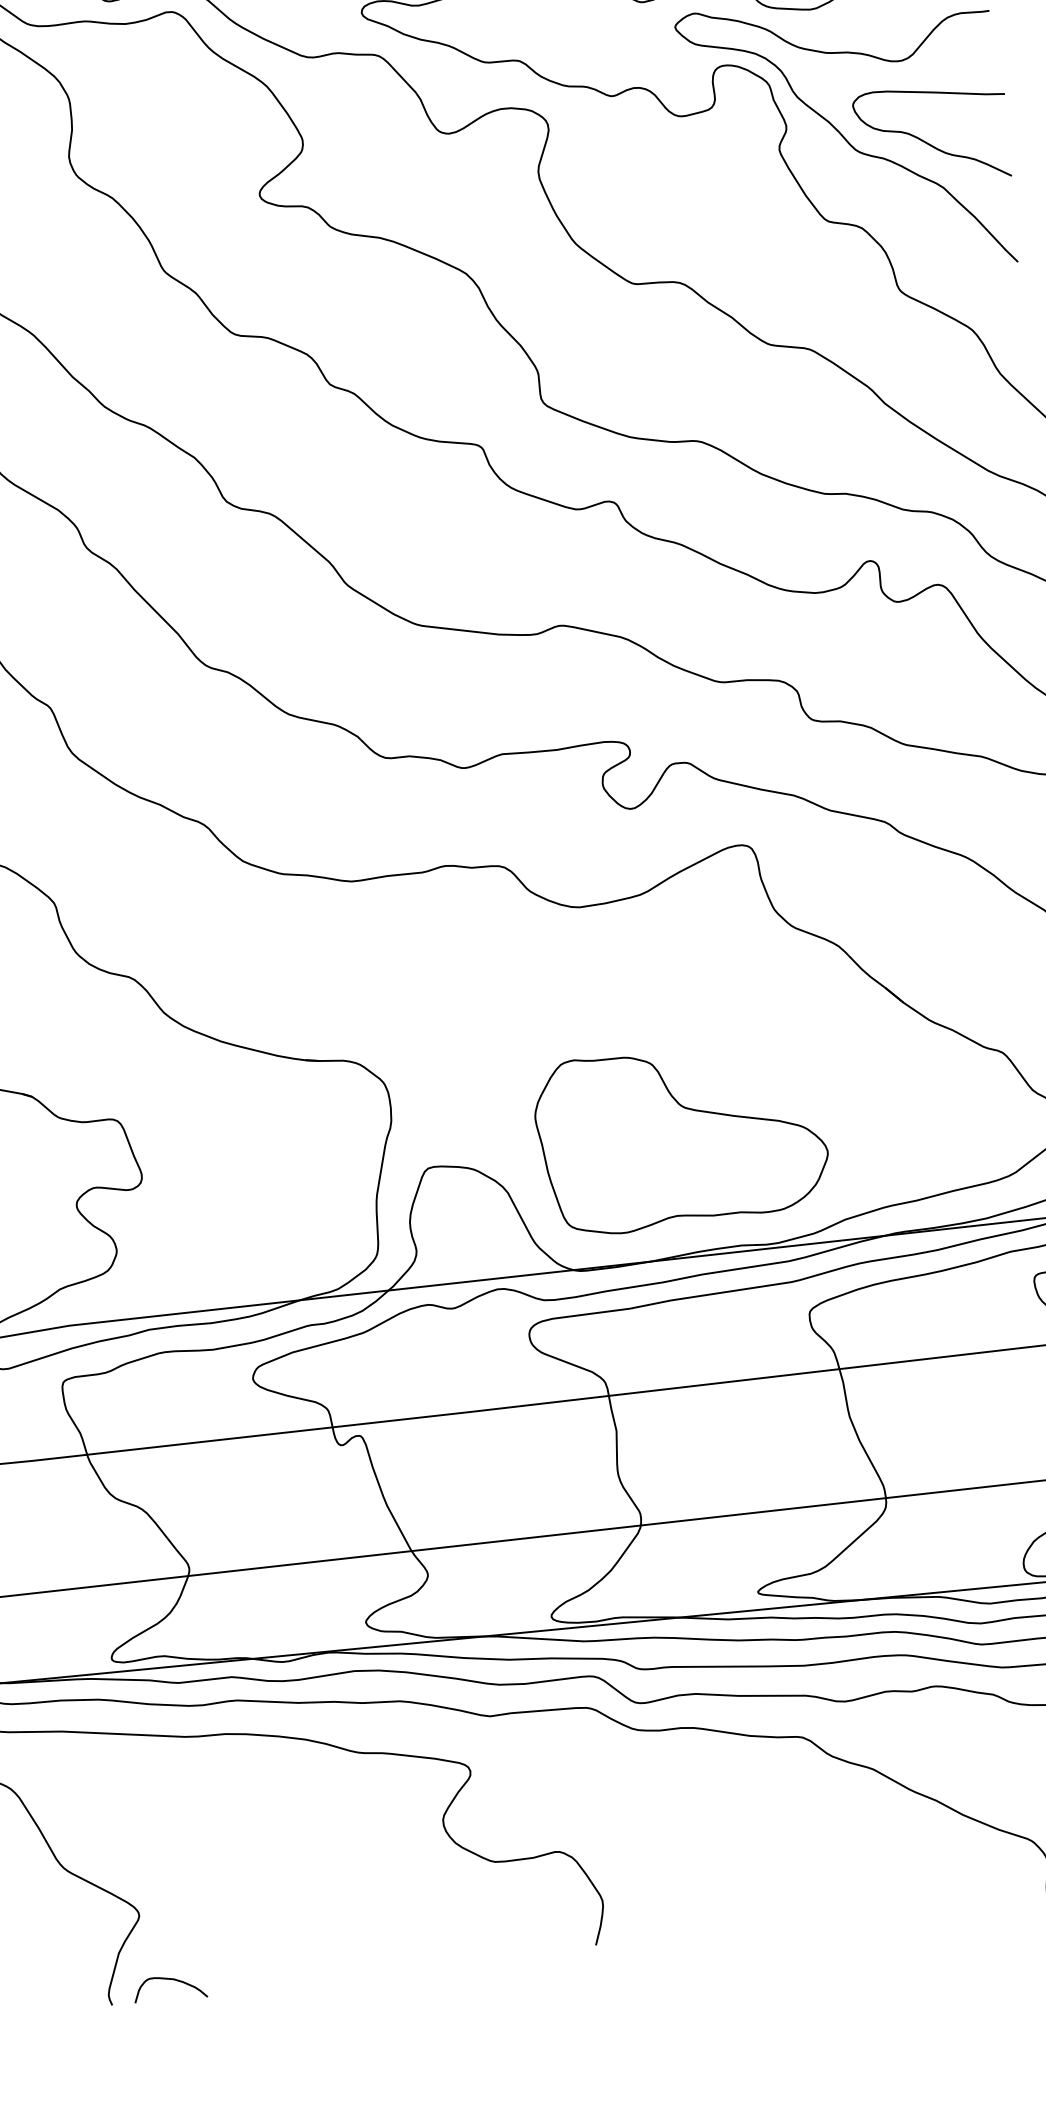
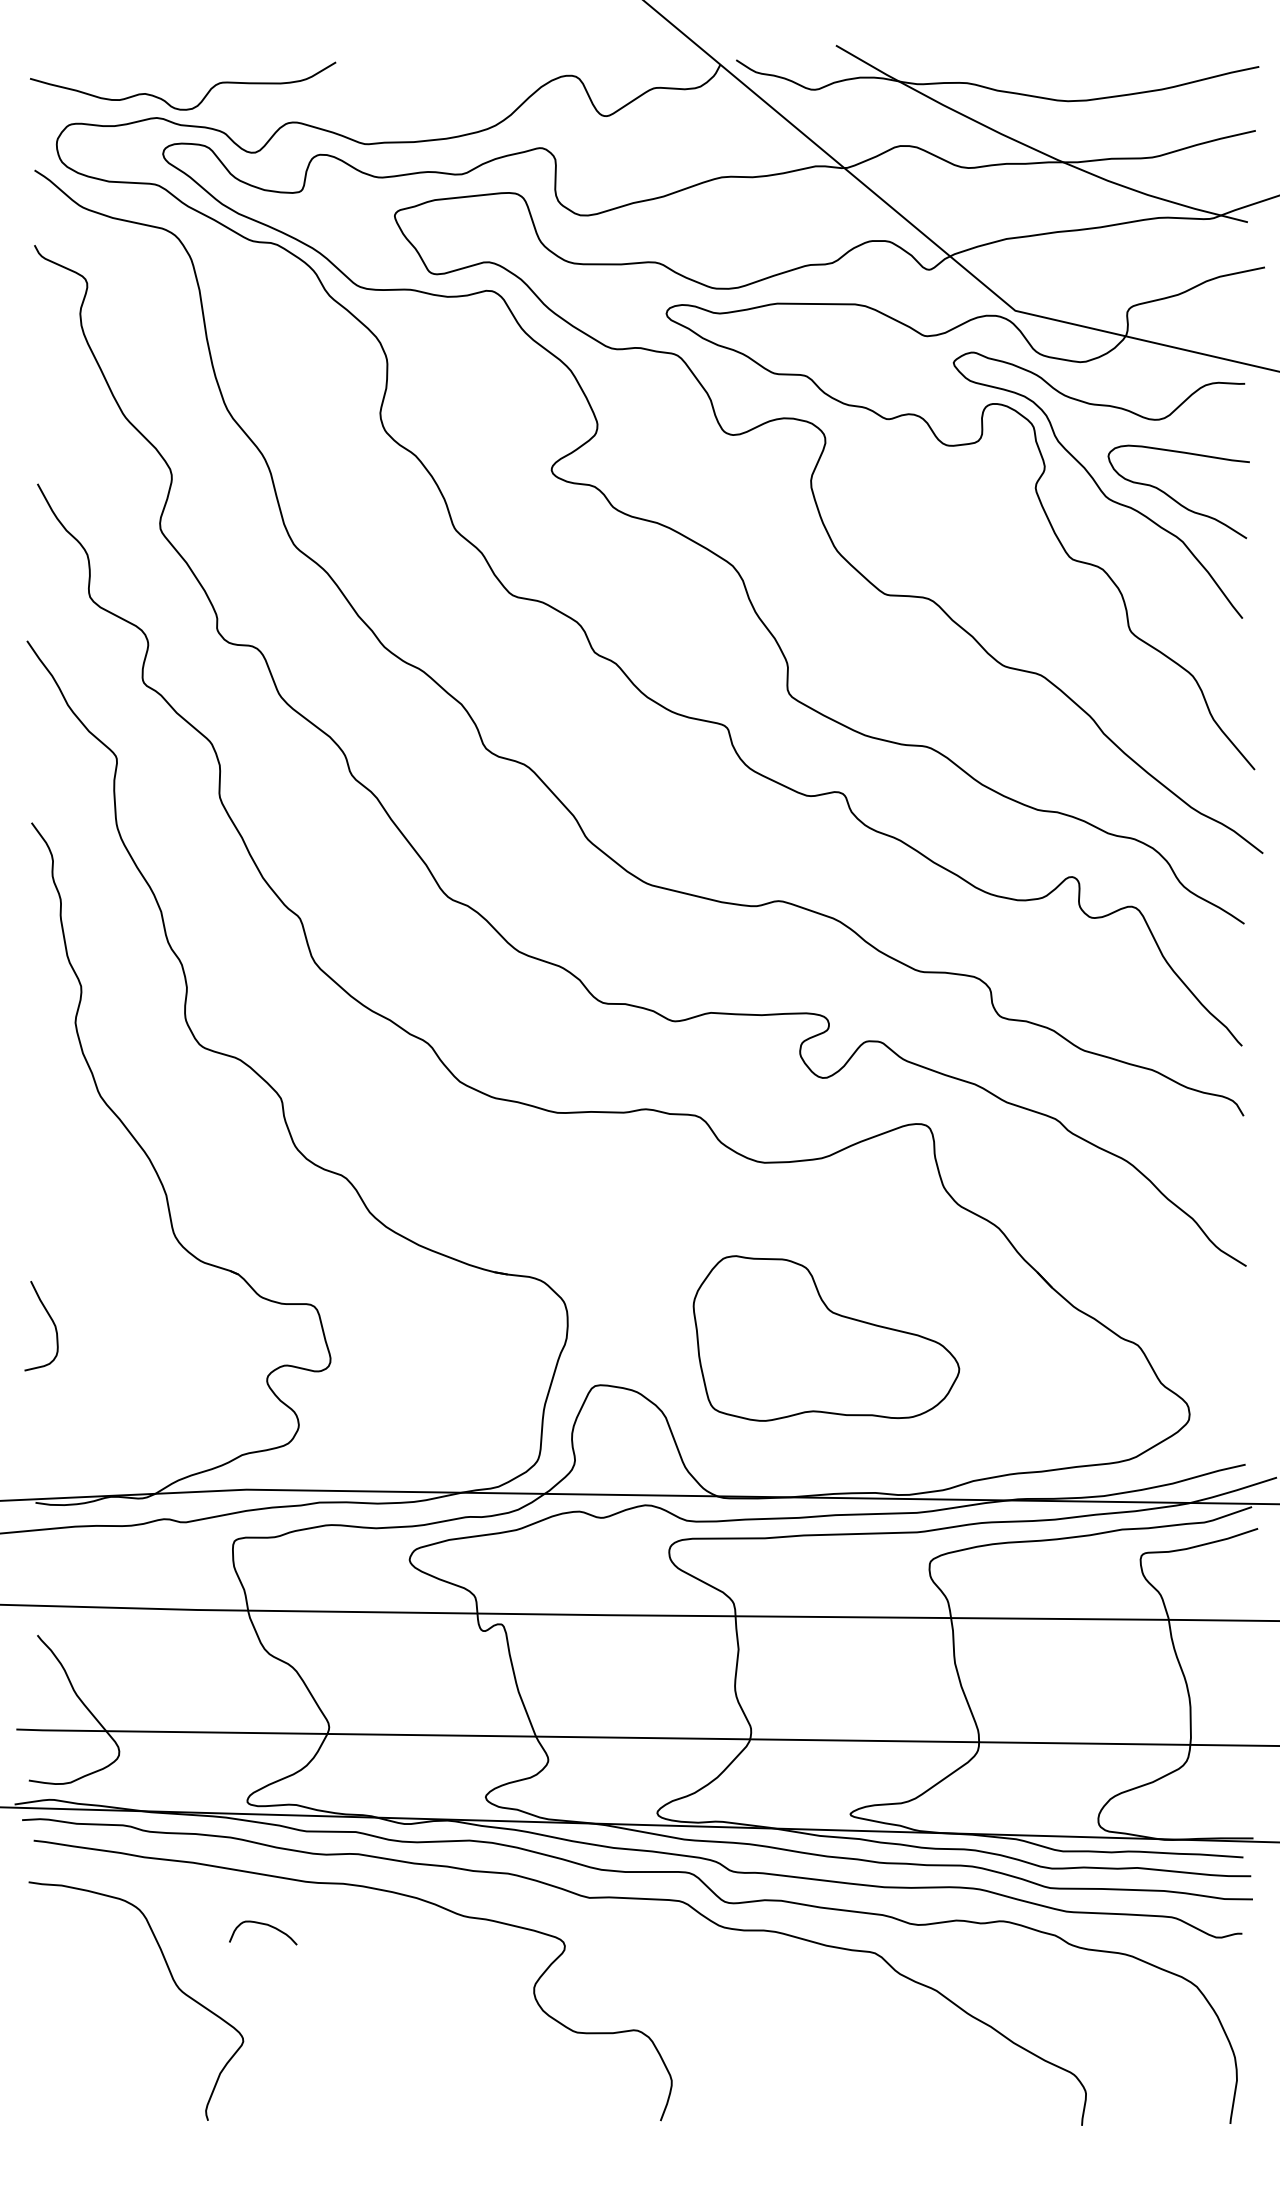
part: (681, 1136) -> (826, 1338), moved
curve: (171, 1980) -> (265, 1925), moved

